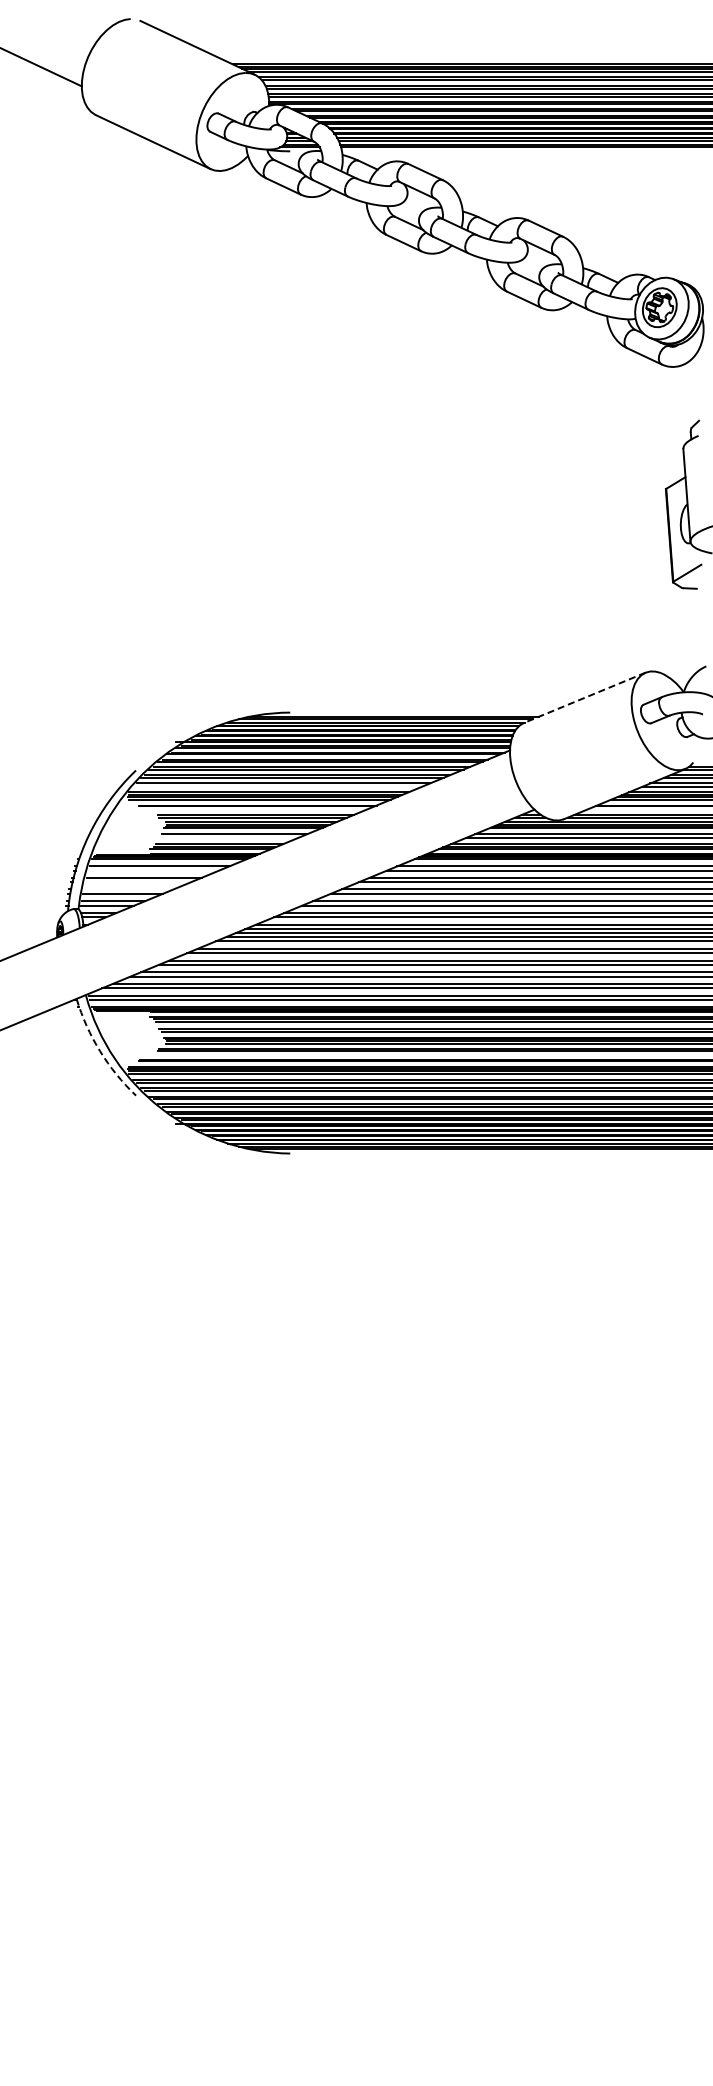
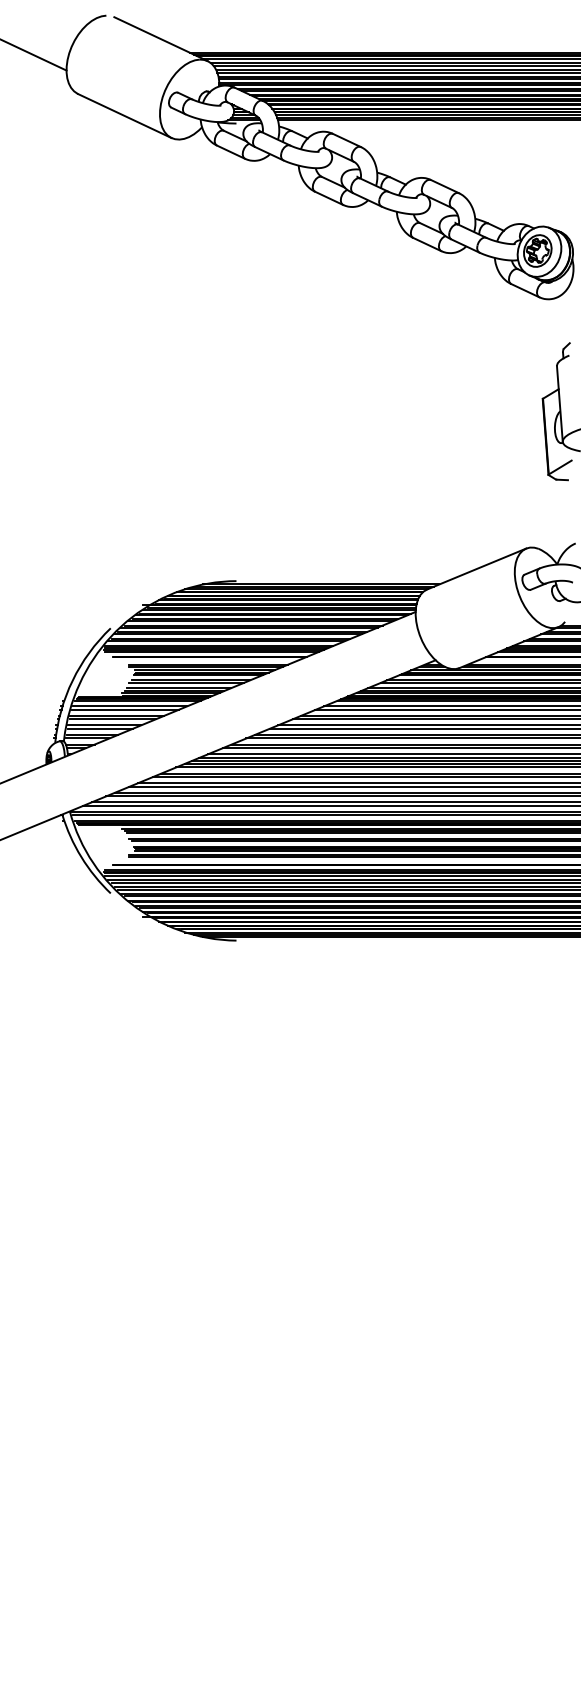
line: (584, 697) -> (476, 568), dashed -> solid
line: (277, 786) -> (226, 641), added
line: (229, 837) -> (186, 682), added
line: (153, 870) -> (124, 709), added
line: (138, 882) -> (112, 719), added
line: (128, 889) -> (104, 725), added
arc: (100, 1051) -> (81, 857), dashed -> solid

